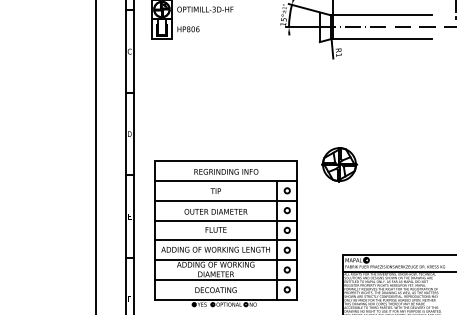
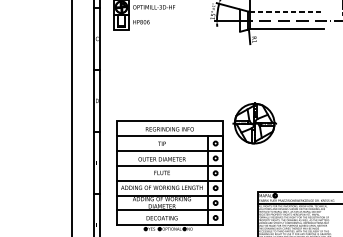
line: (382, 15) -> (287, 11), solid -> dashed
part: (339, 164) -> (254, 123), size x1.6

